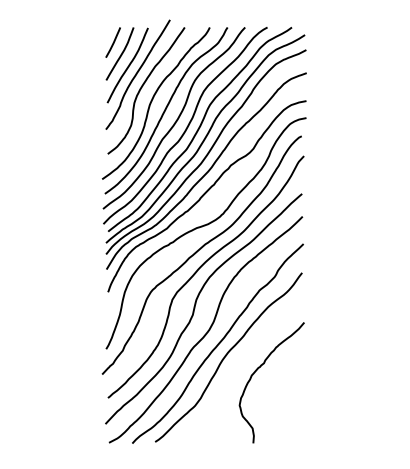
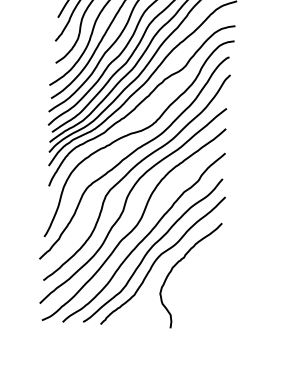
curve: (237, 363) -> (160, 256), added

